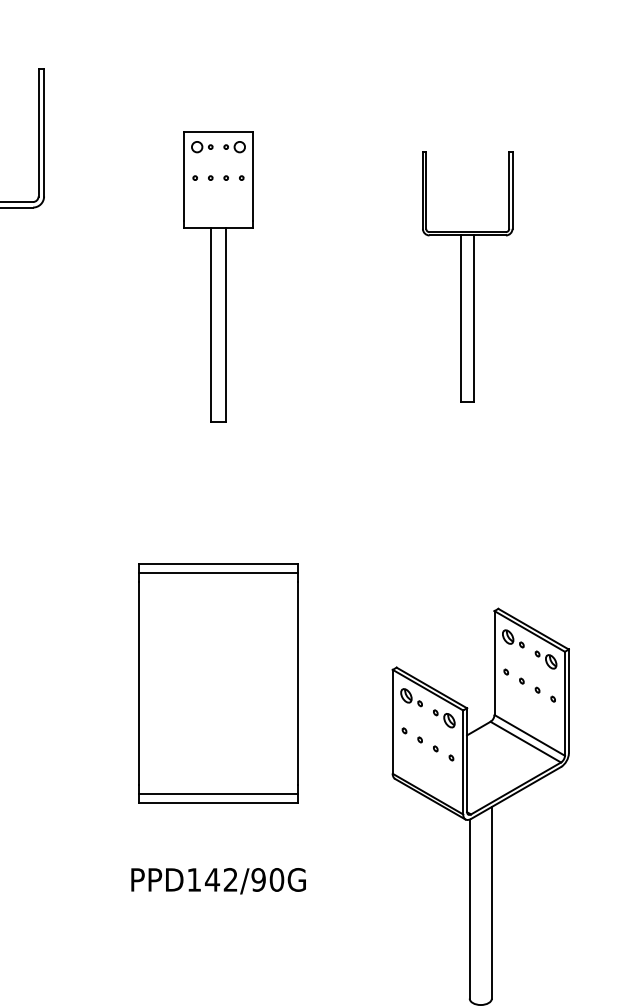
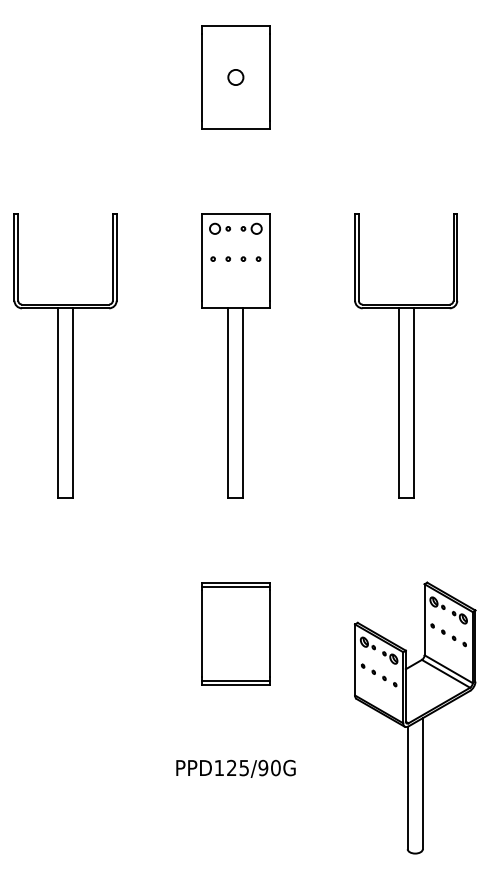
part: (217, 276) -> (235, 355), size x1.43
part: (467, 276) -> (406, 355), size x1.67
part: (217, 683) -> (235, 633), size x0.62
text: (220, 879) -> (237, 767), PPD142/90G -> PPD125/90G

